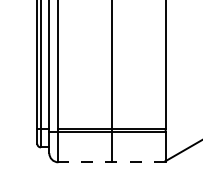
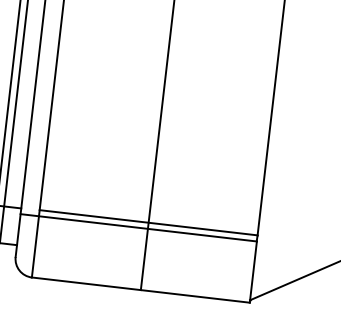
line: (112, 162) -> (141, 290), dashed -> solid

